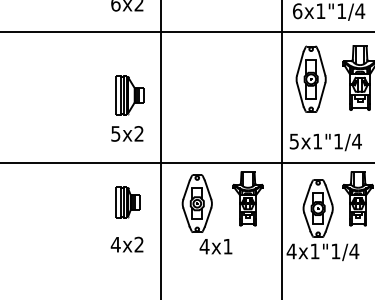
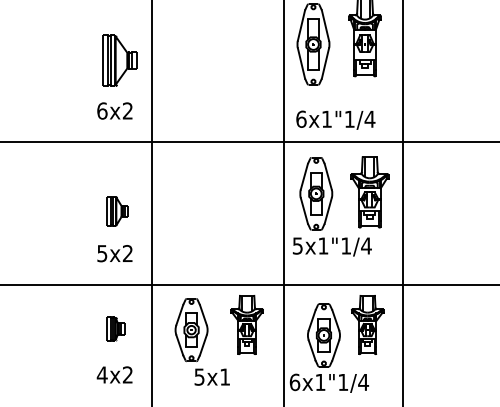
part: (129, 95) -> (117, 211), size x0.7
text: (325, 141) -> (332, 246), moved
part: (127, 202) -> (115, 328), size x0.7
text: (204, 246) -> (199, 376), 4x1 -> 5x1
text: (291, 251) -> (294, 382), 4x1"1/4 -> 6x1"1/4

